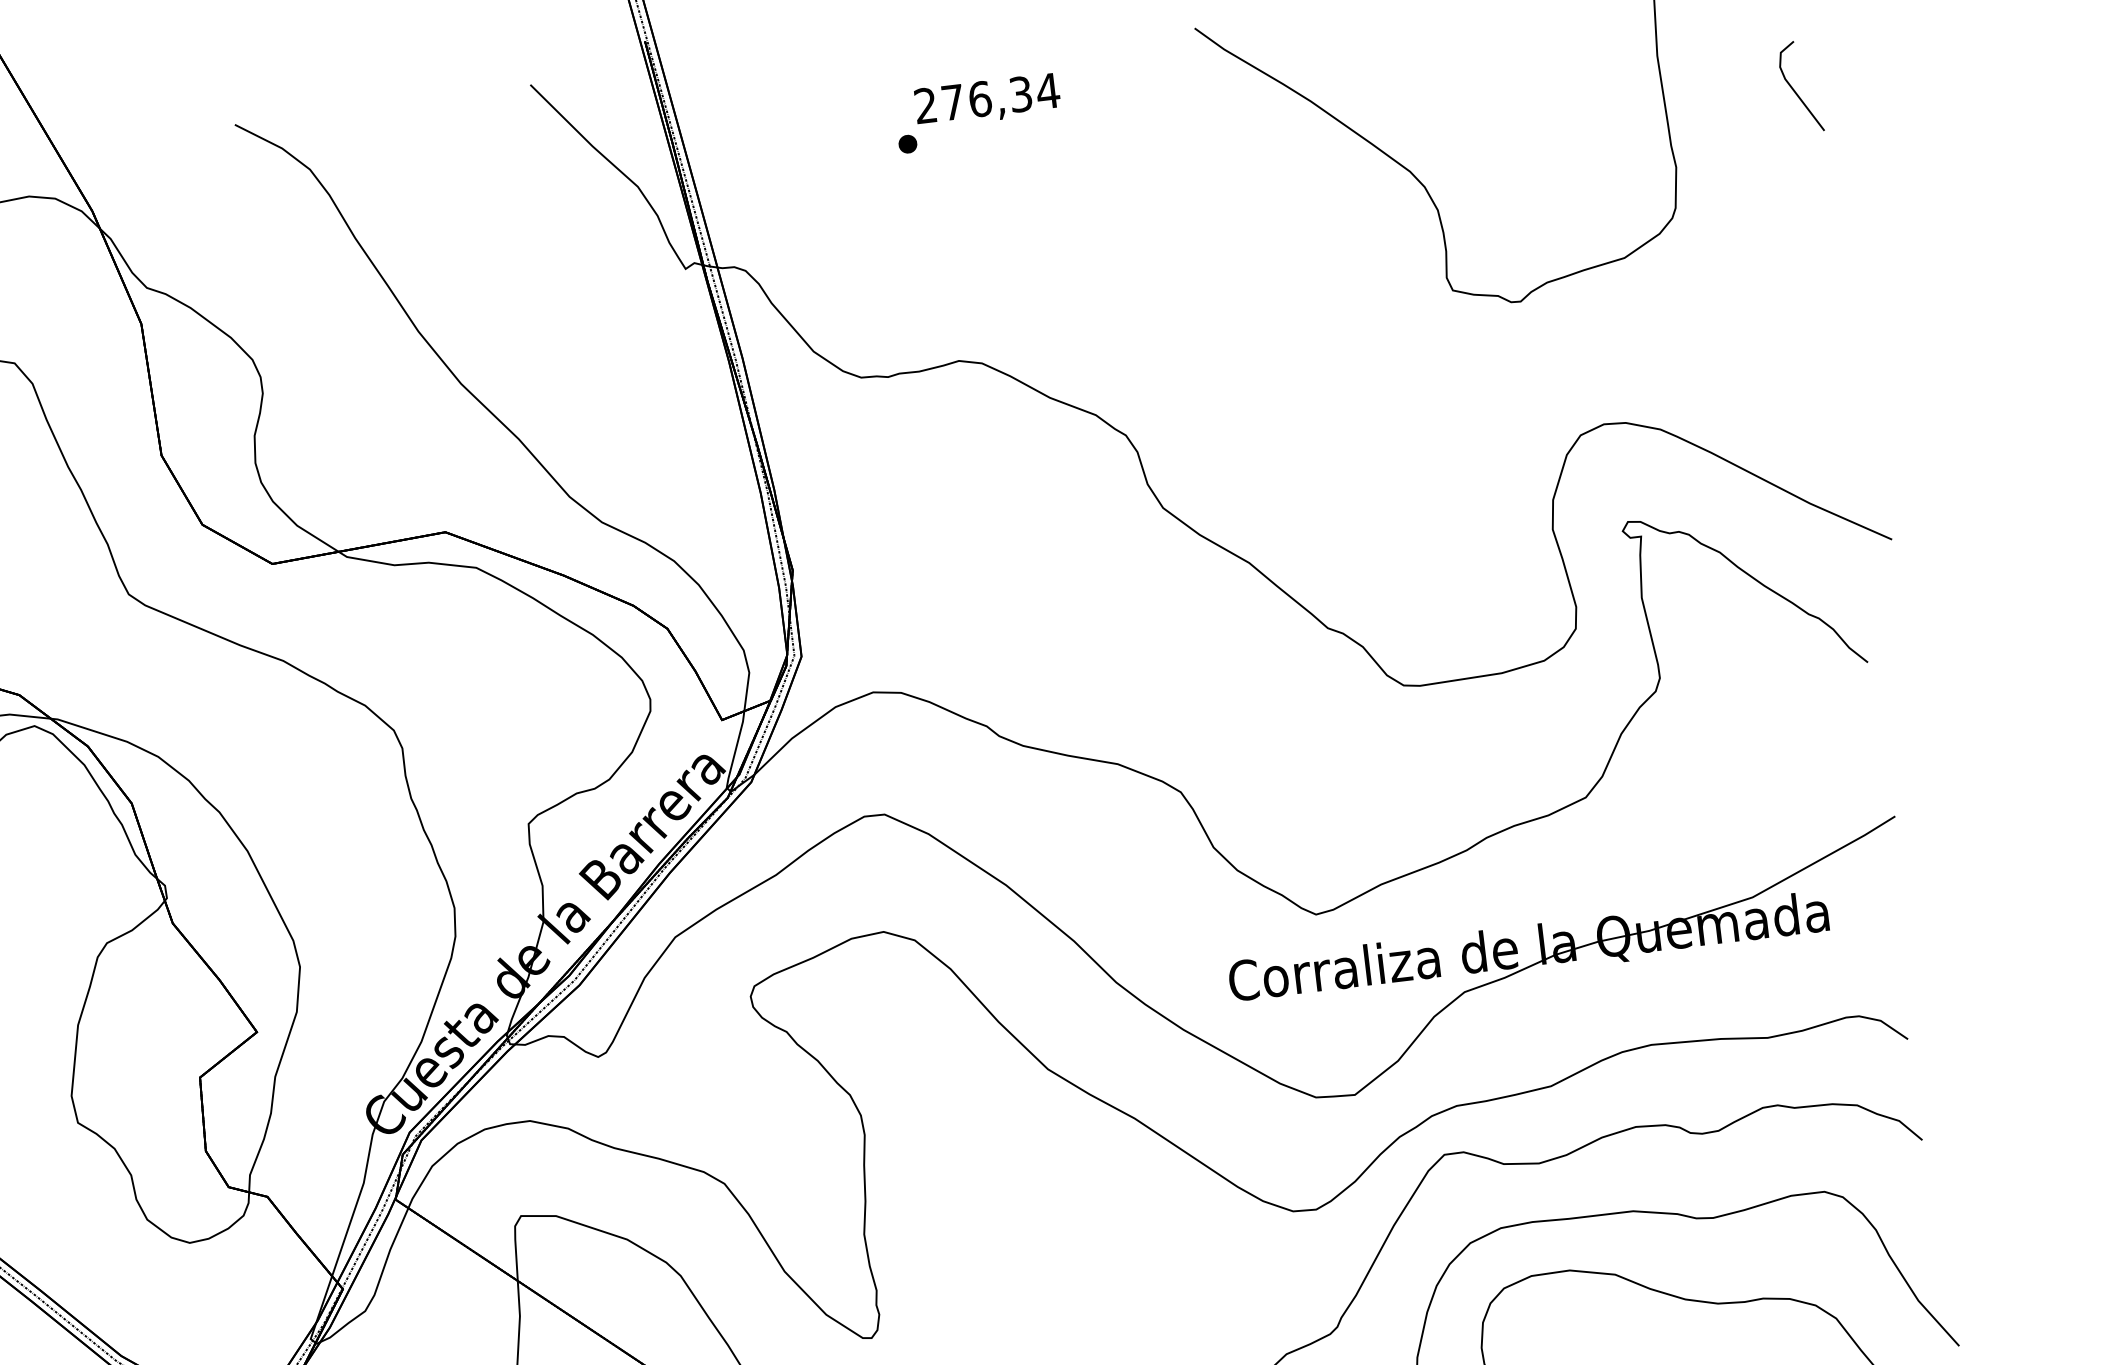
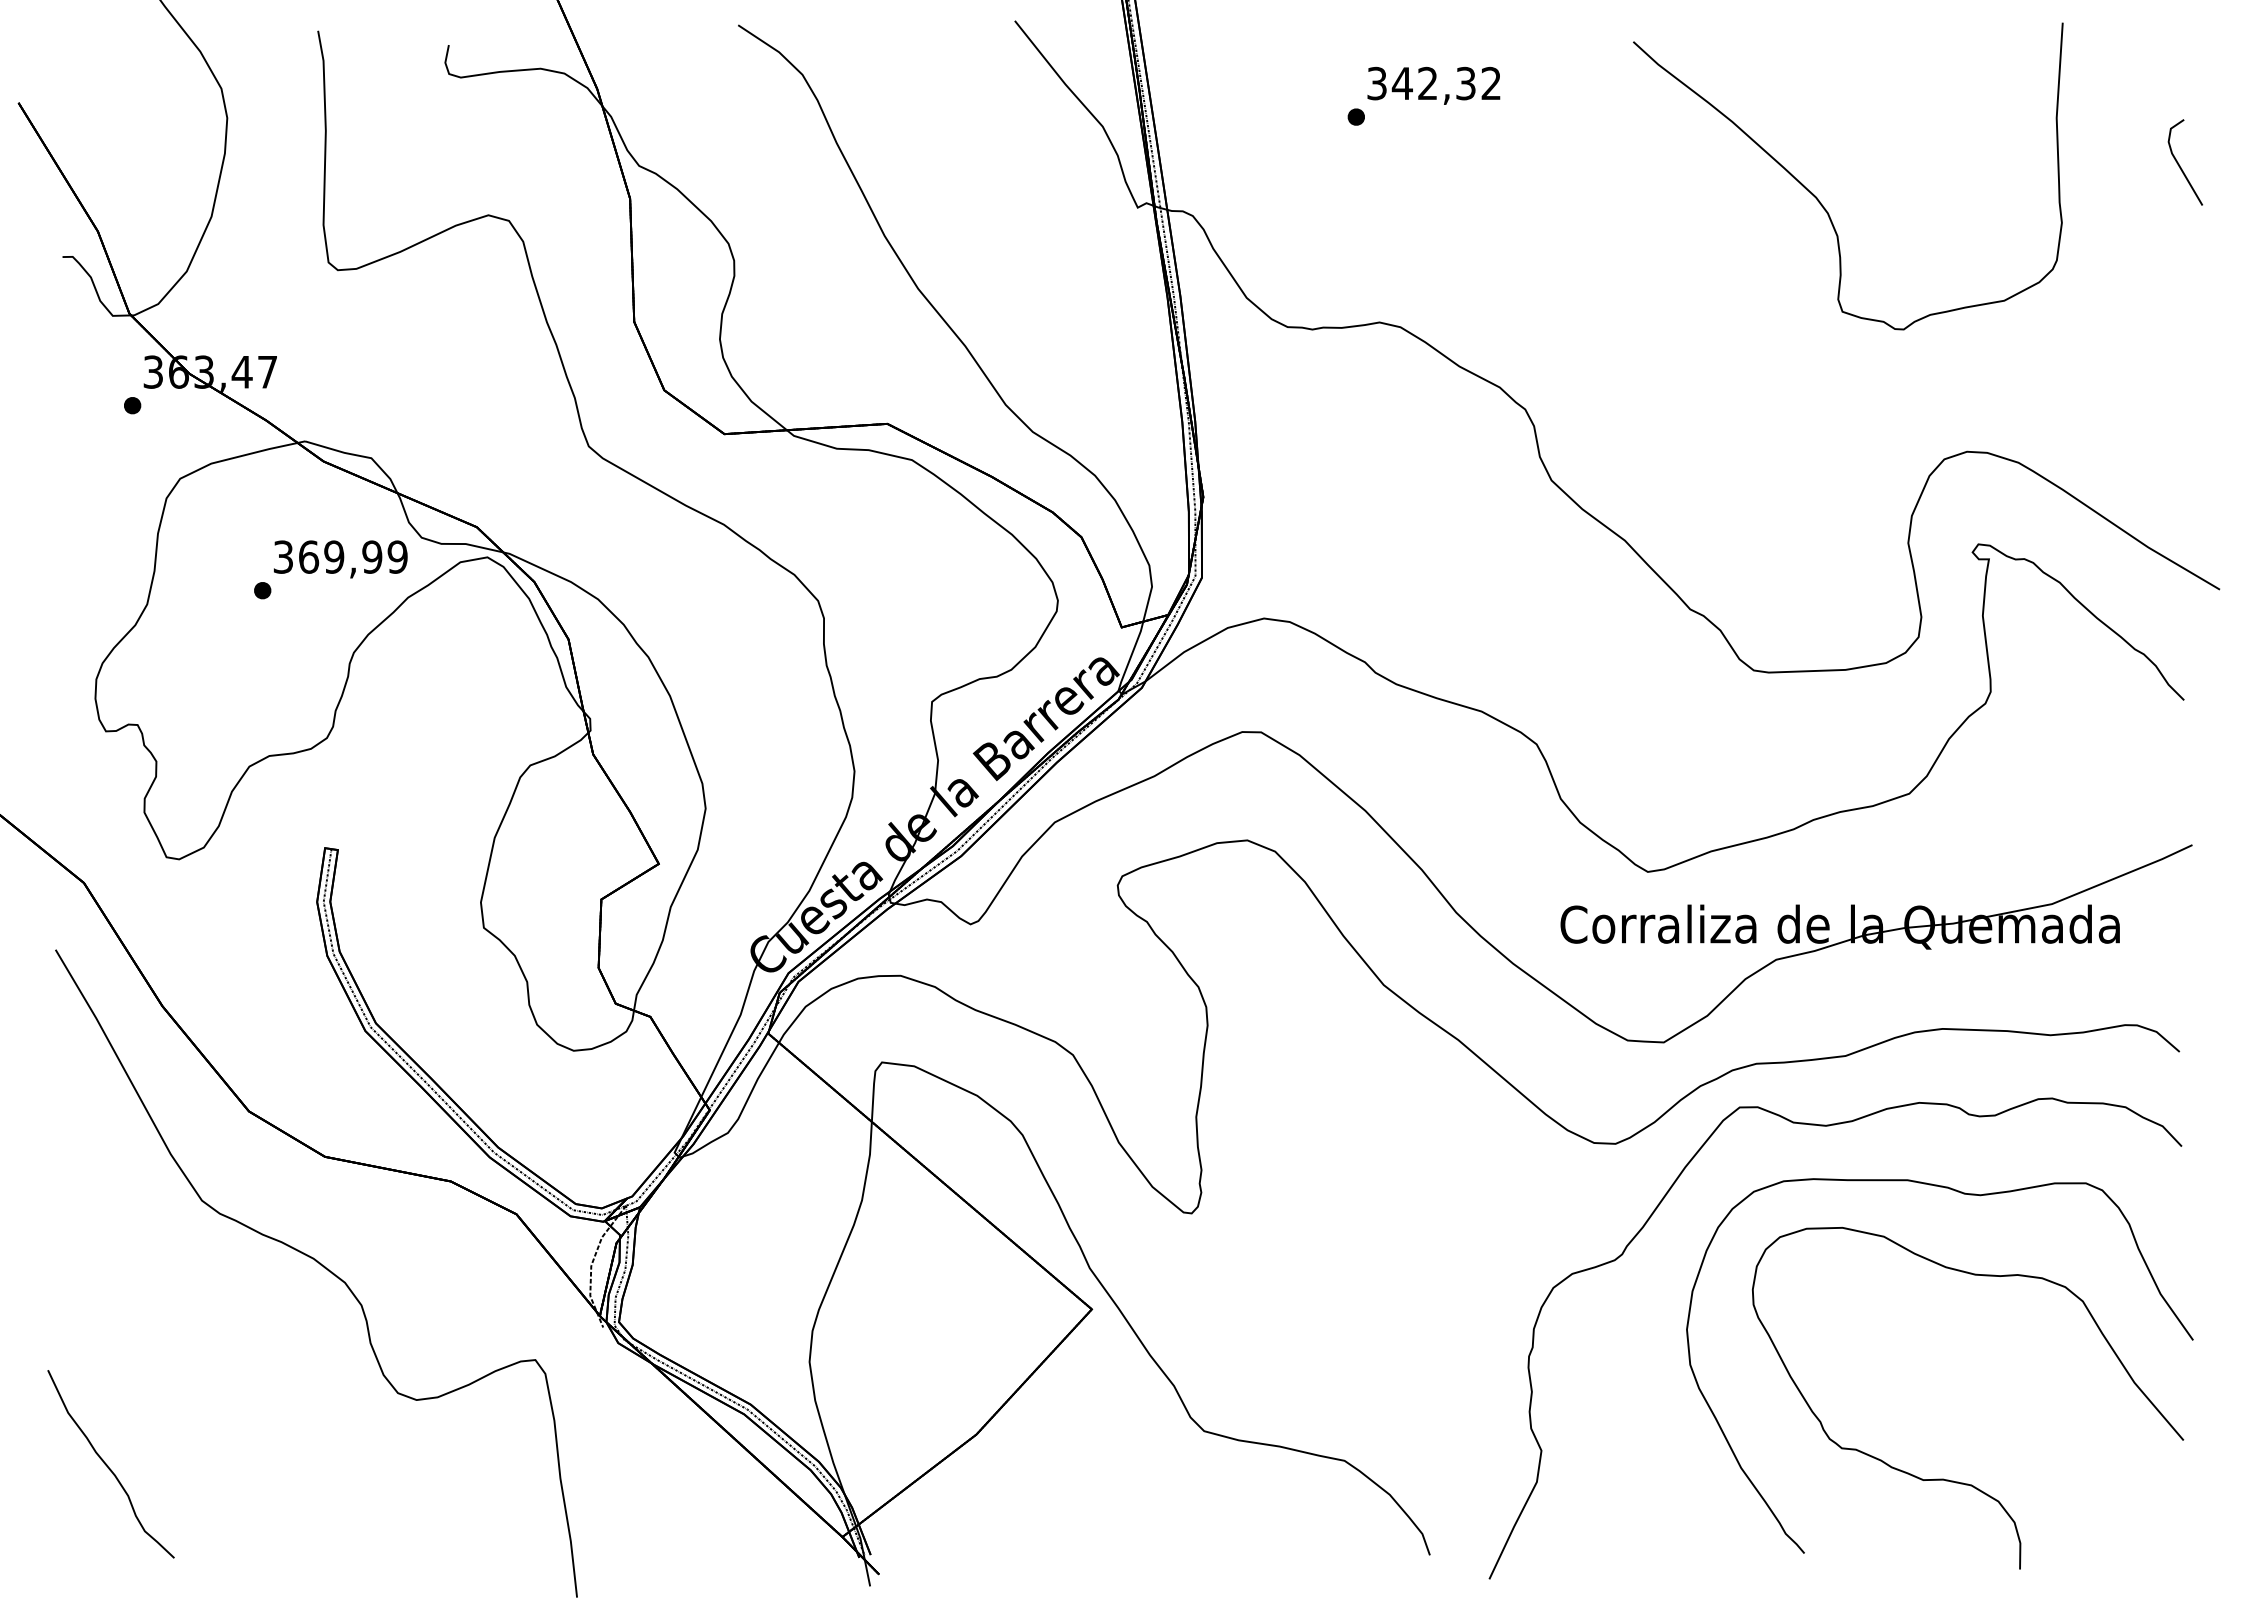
text: (987, 98) -> (1434, 83), 276,34 -> 342,32

